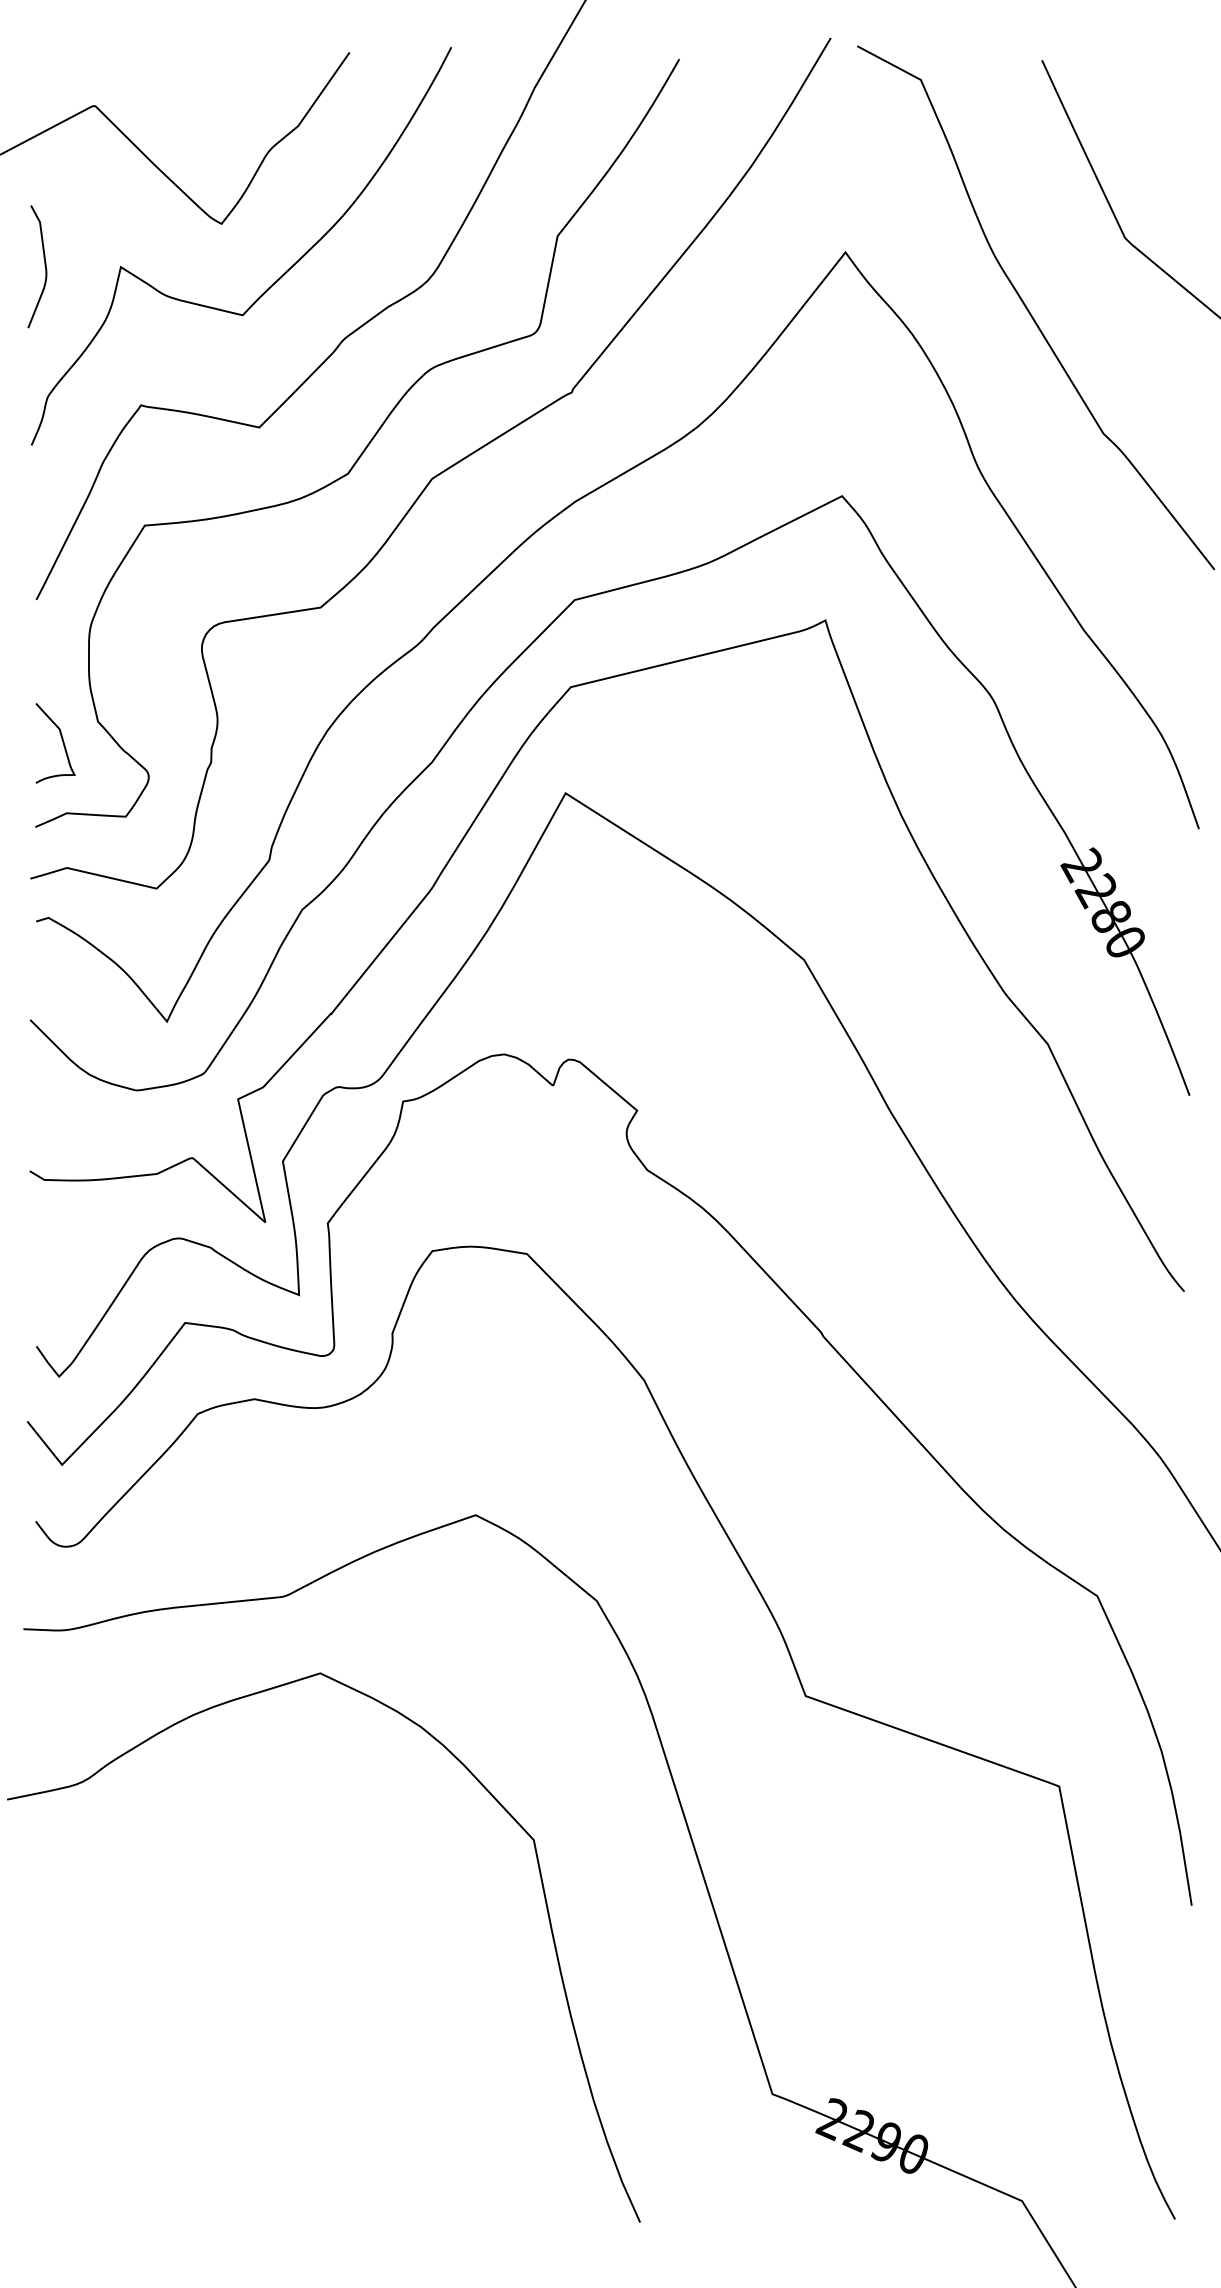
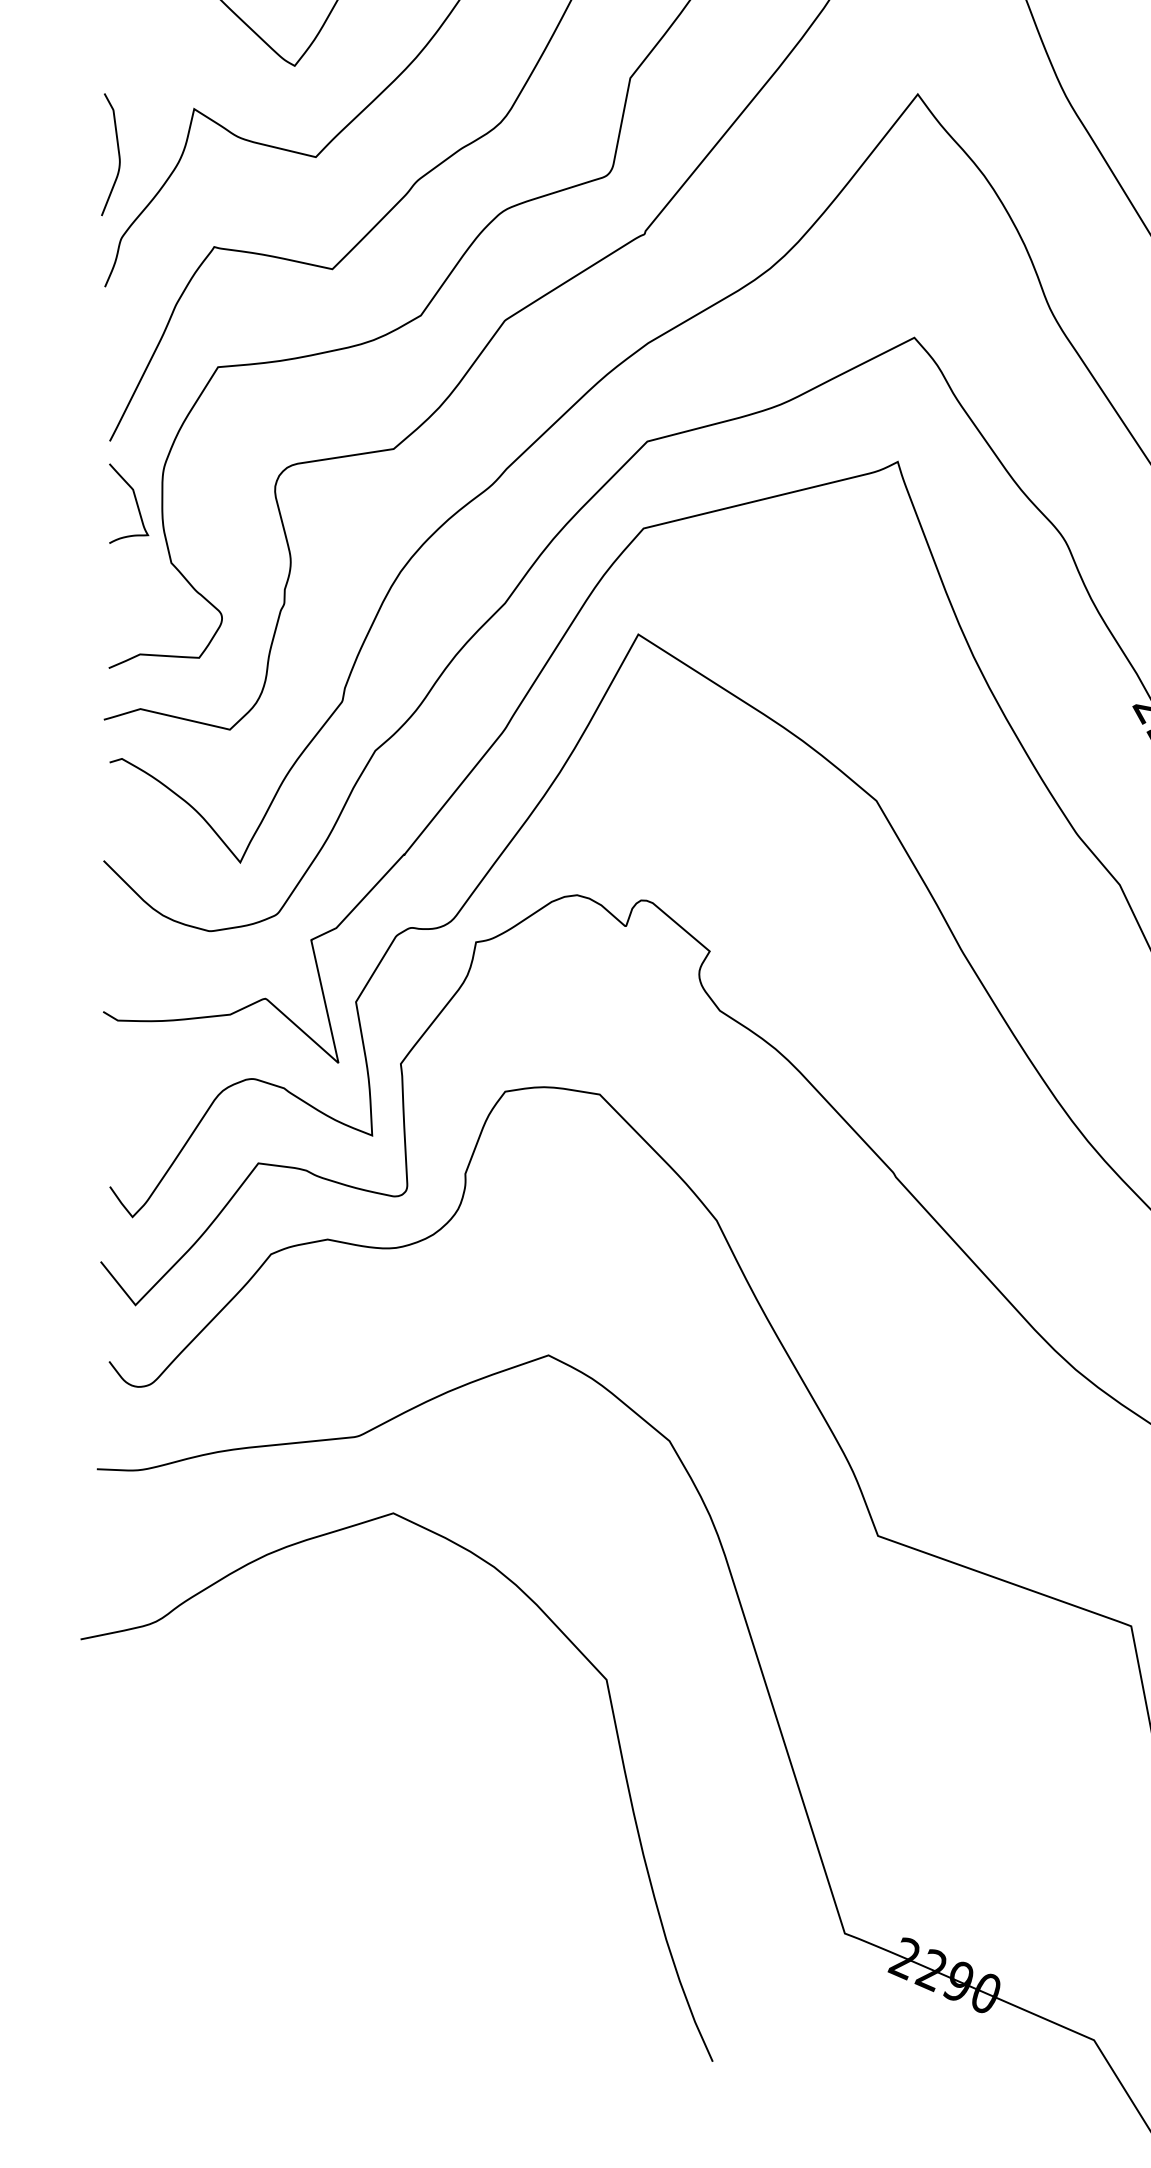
curve: (44, 266) -> (117, 154), moved
curve: (62, 743) -> (135, 503), moved

